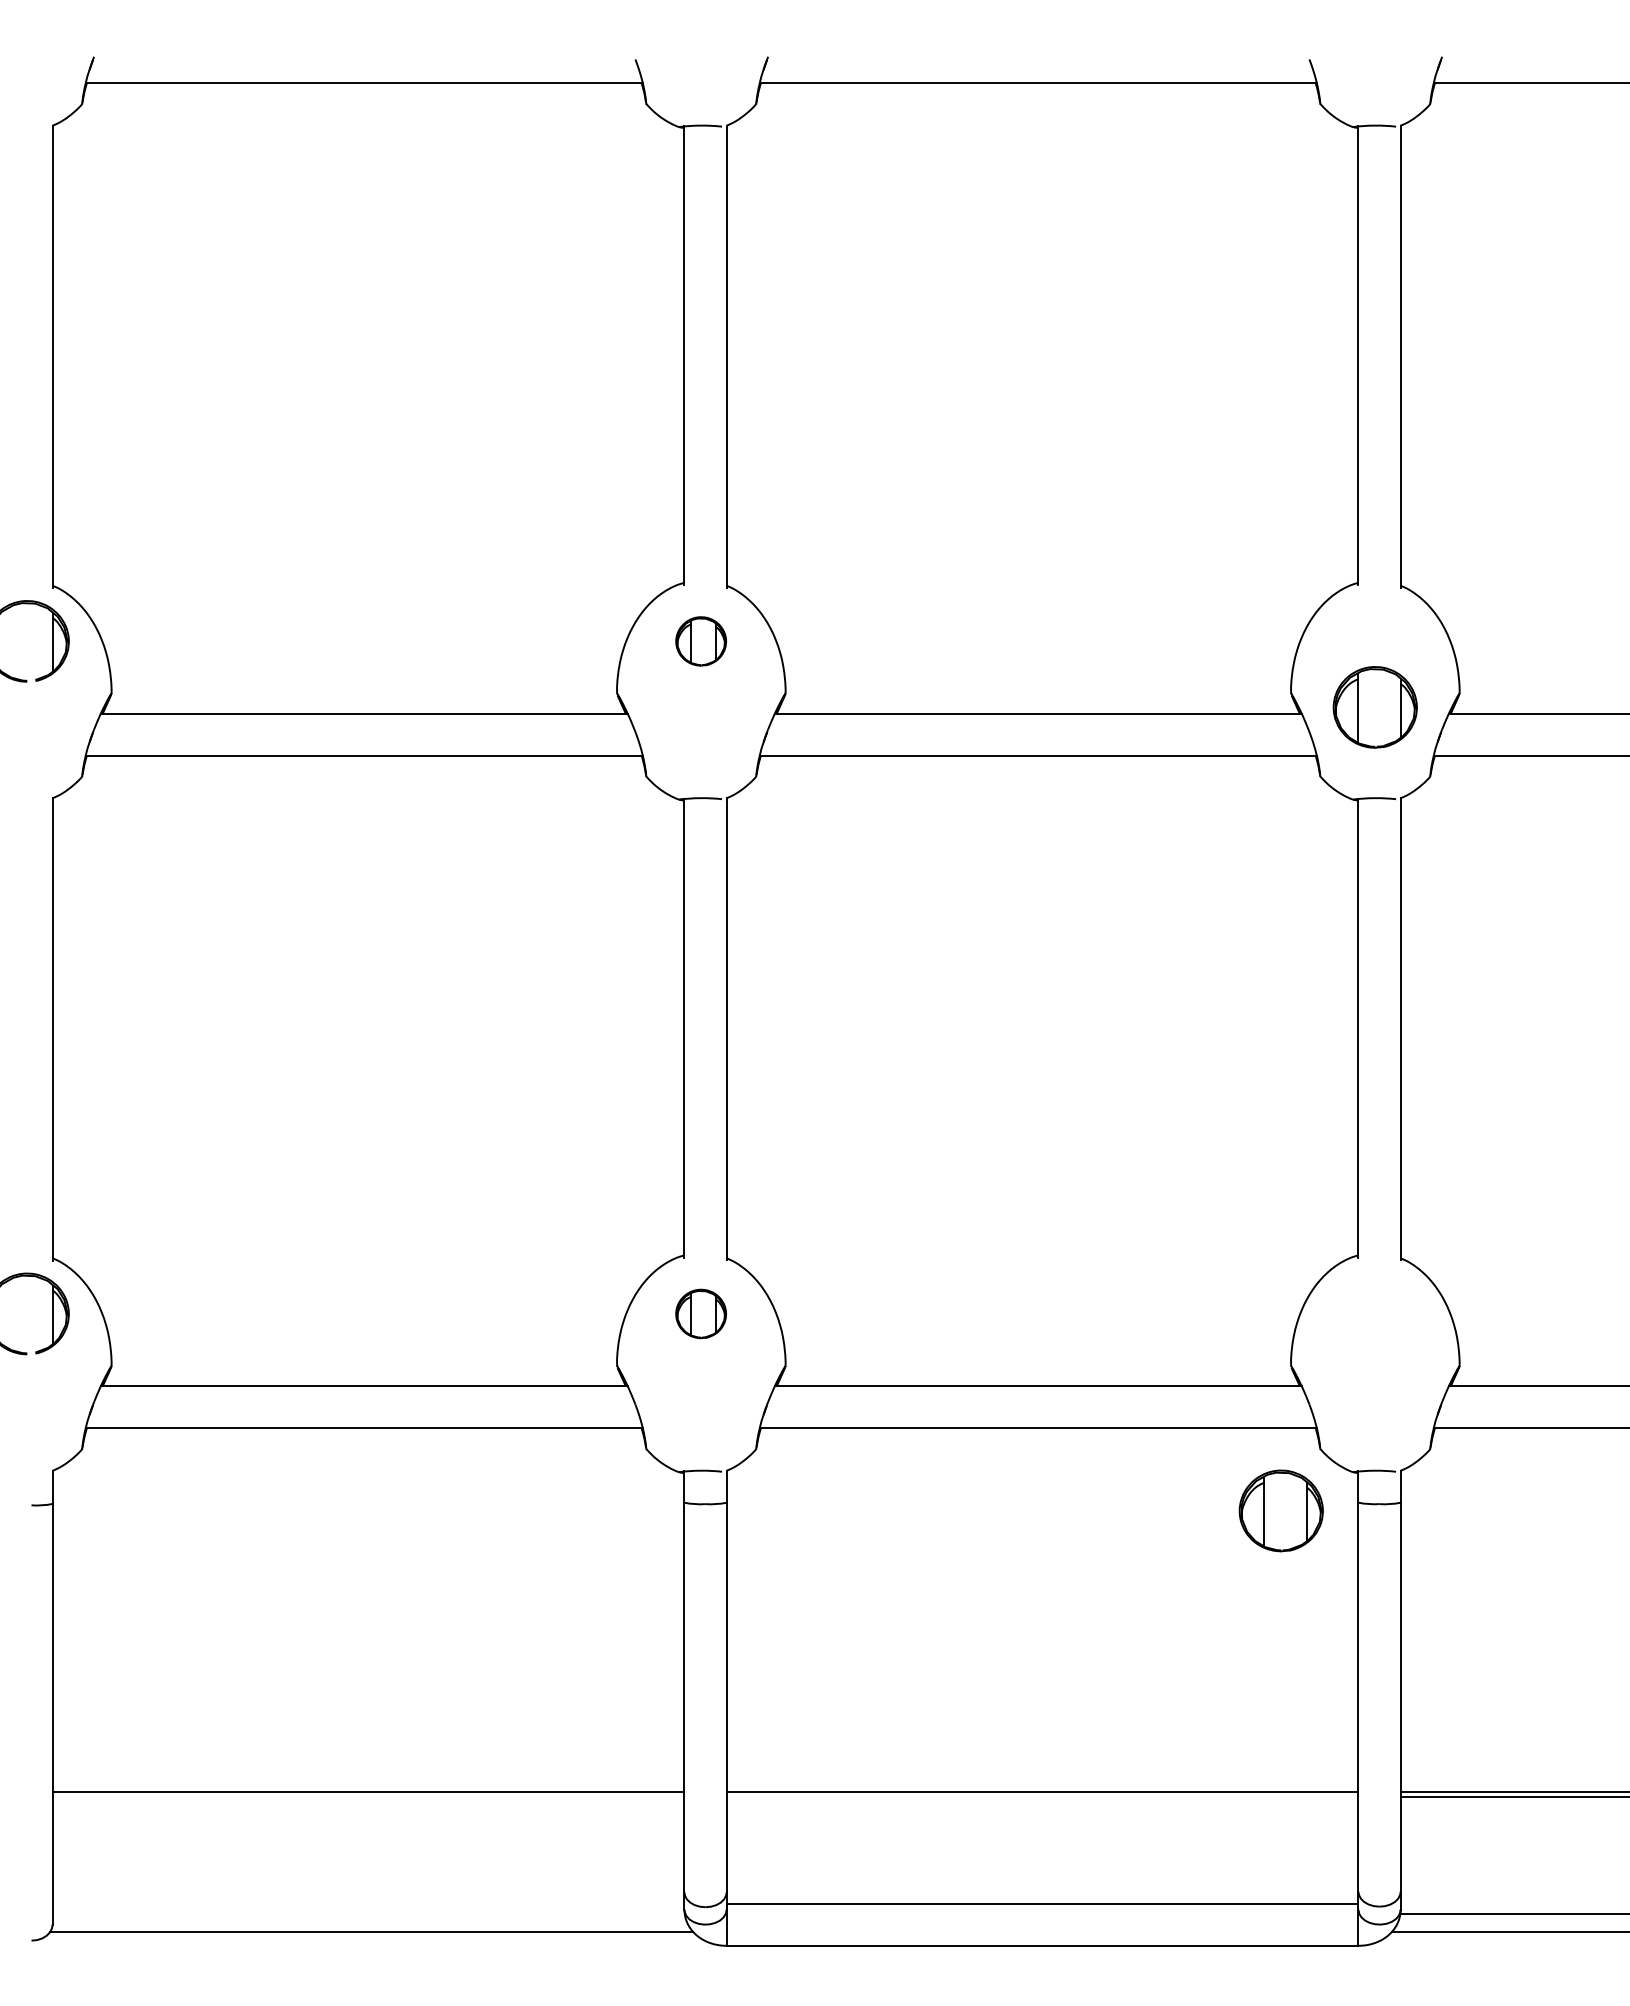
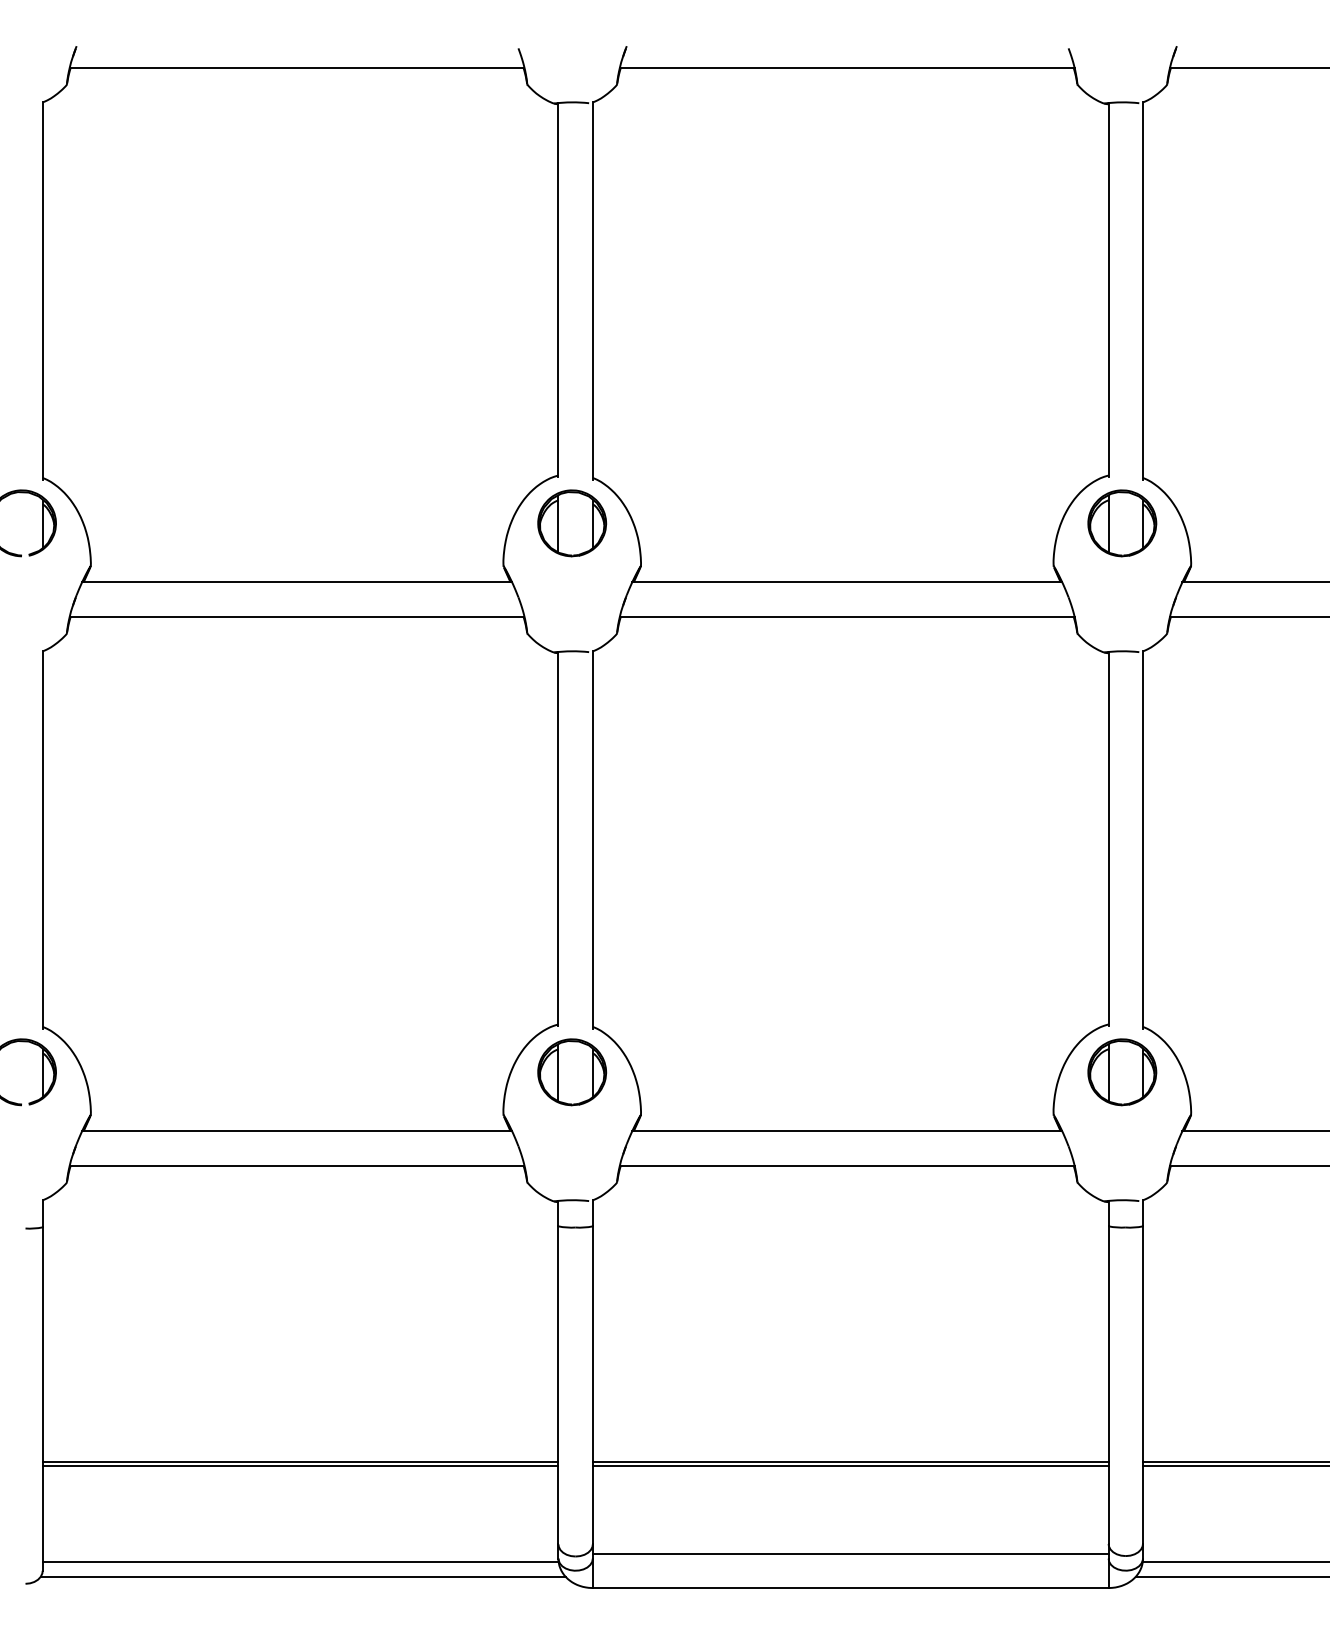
part: (700, 641) -> (571, 523), size x1.67
part: (1374, 707) -> (1121, 523), moved
part: (700, 1313) -> (571, 1071), size x1.67
part: (1280, 1510) -> (1121, 1071), moved
line: (368, 1796) -> (300, 1466), added
line: (1042, 1796) -> (850, 1466), added
line: (368, 1914) -> (300, 1562), added

